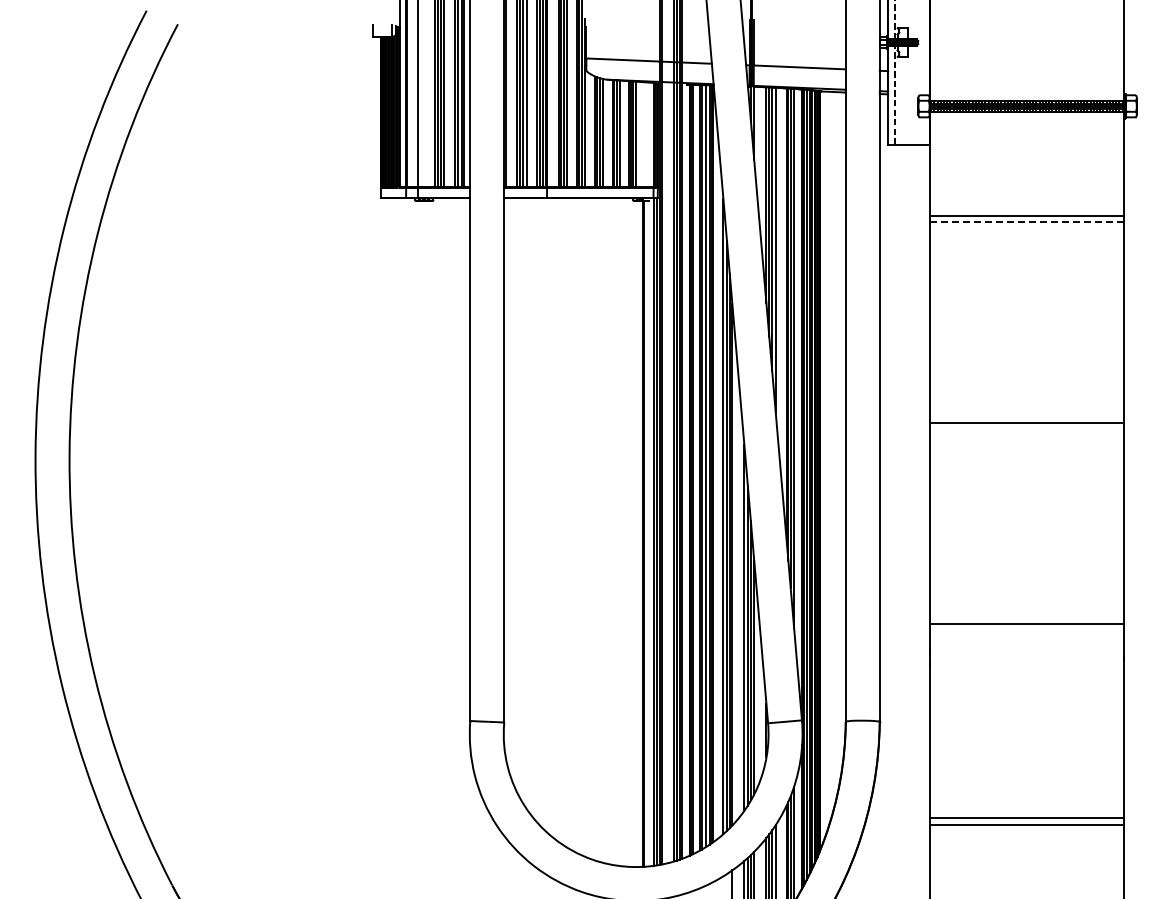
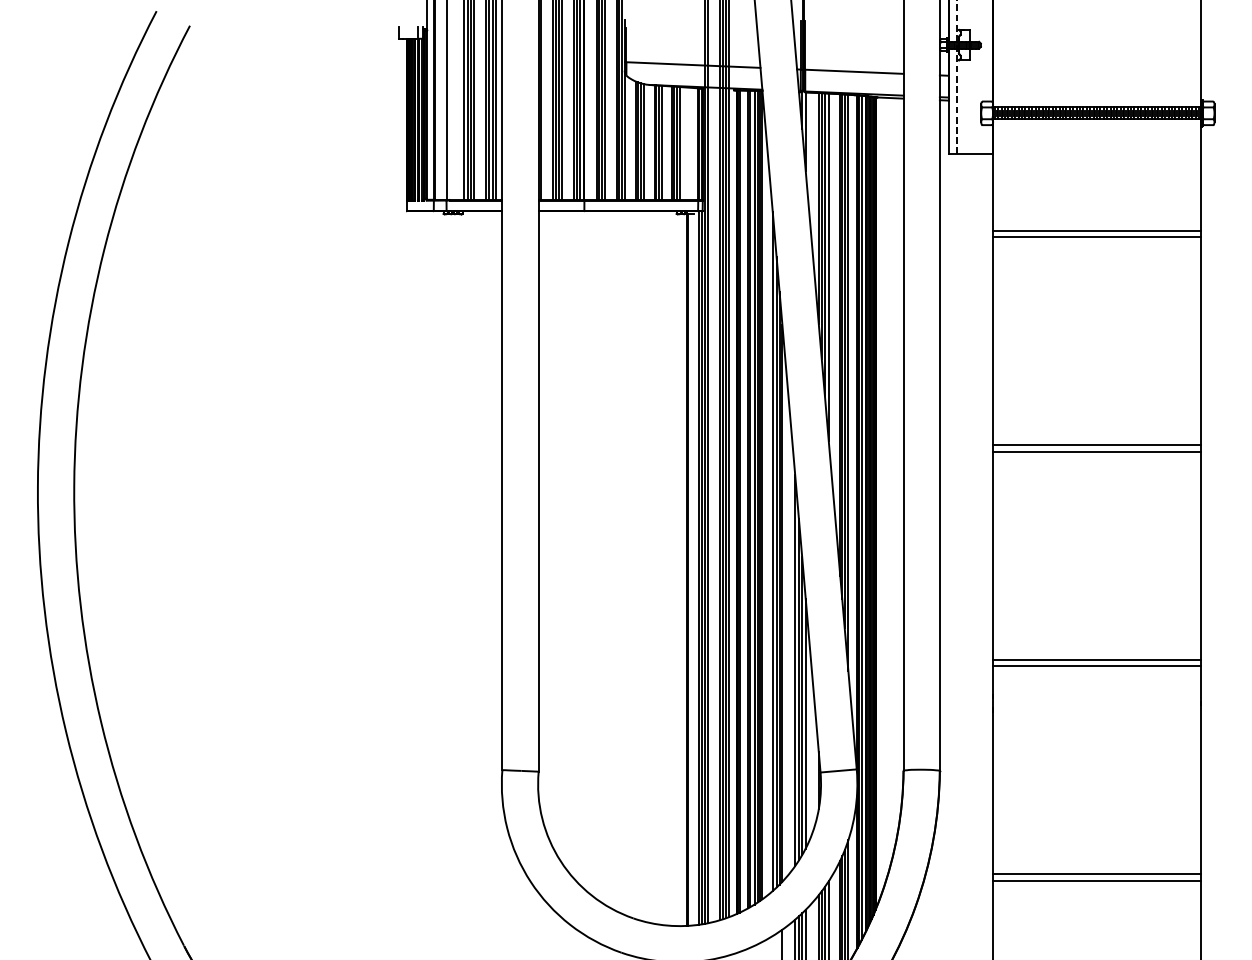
line: (1027, 222) -> (1097, 237), dashed -> solid
line: (1026, 416) -> (1096, 444), added
line: (1026, 617) -> (1096, 659), added

